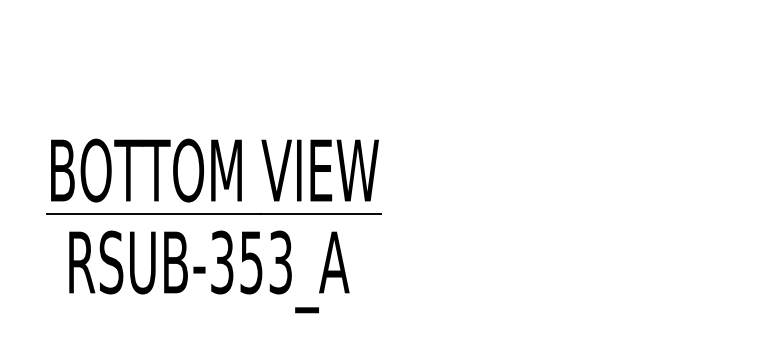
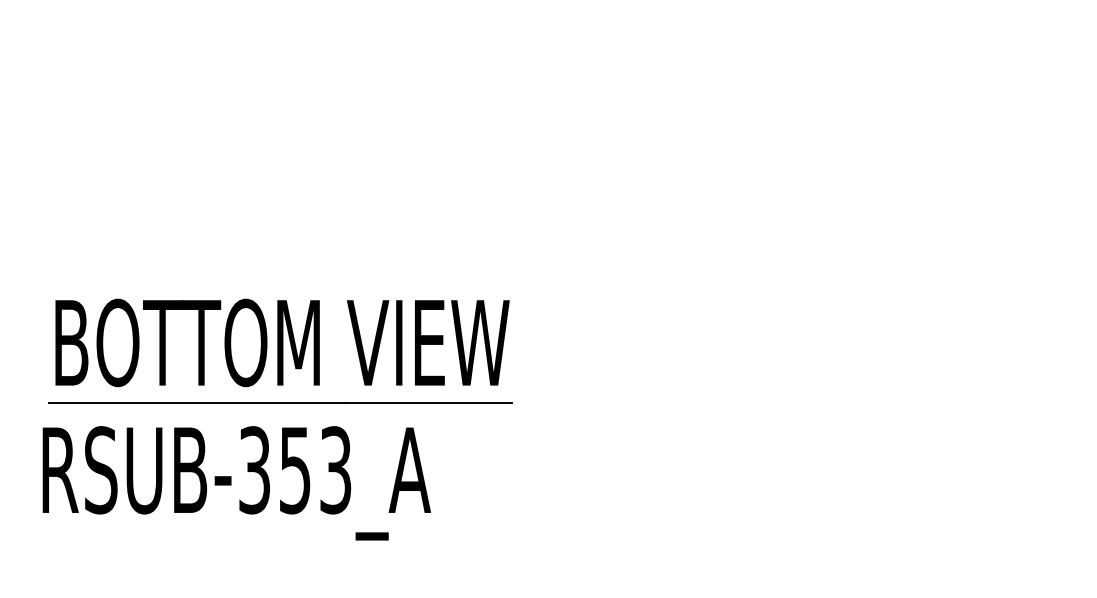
text: (209, 272) -> (236, 483), moved

